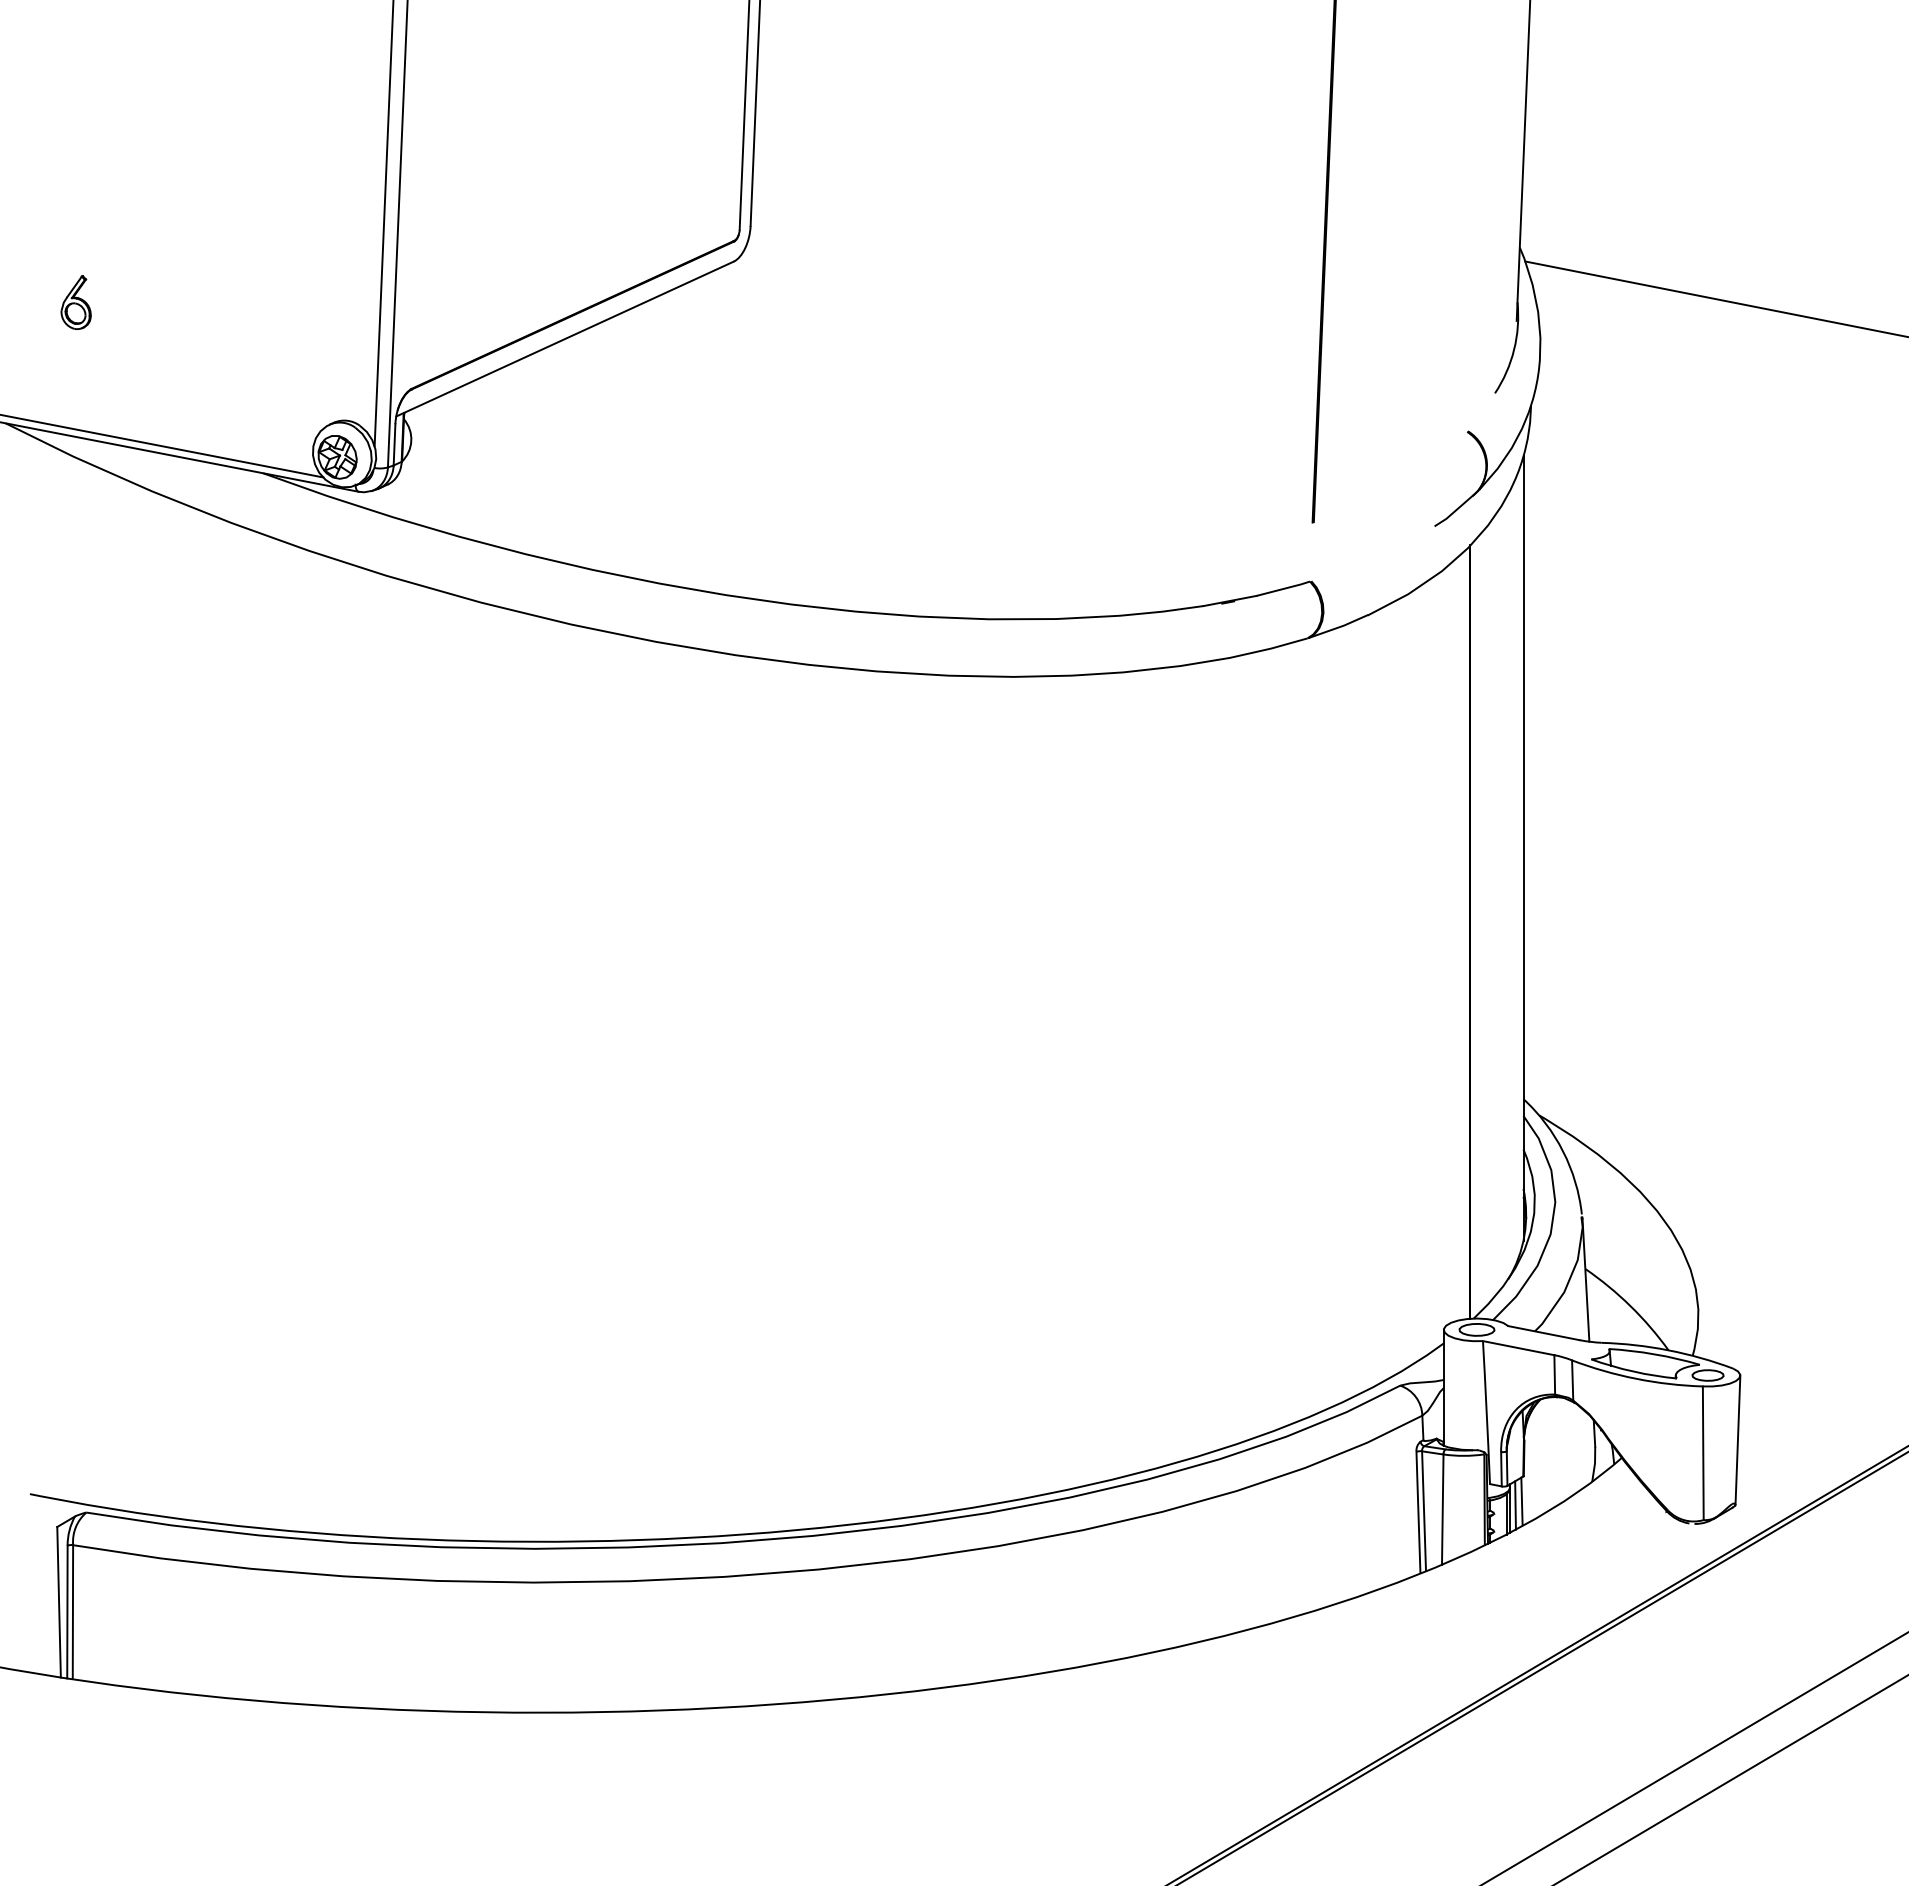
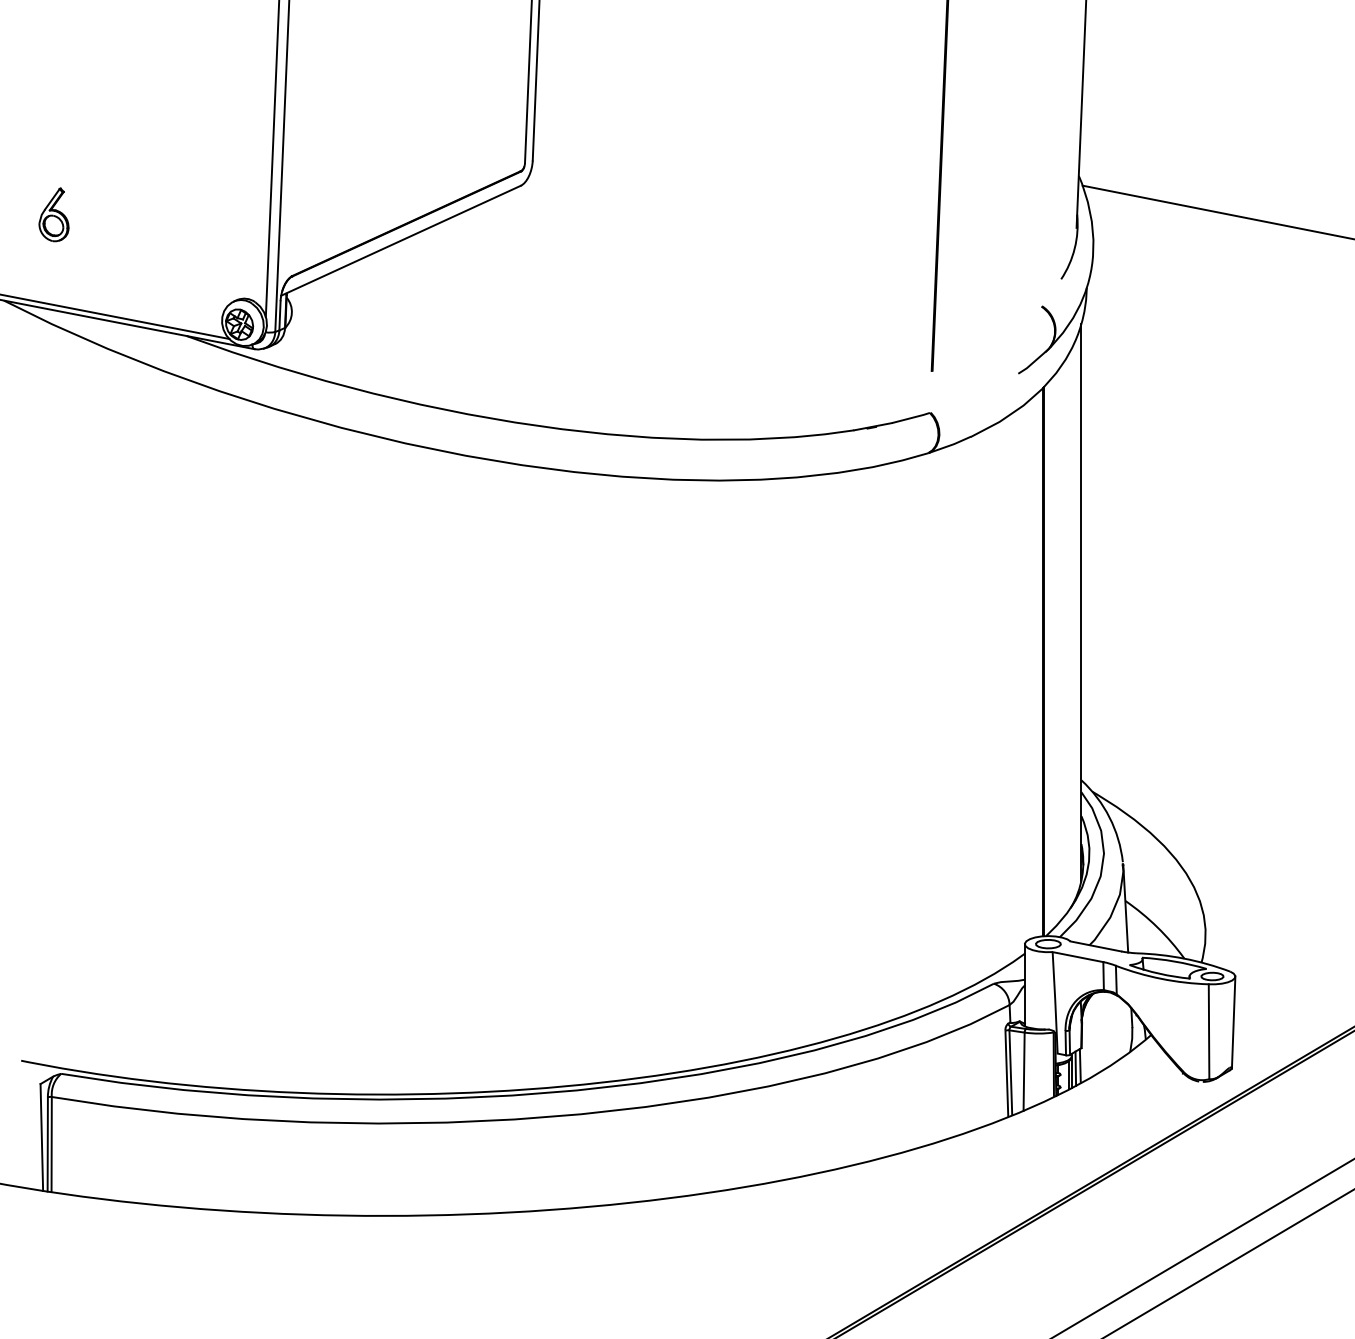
part: (75, 302) -> (53, 214), size x1.4

